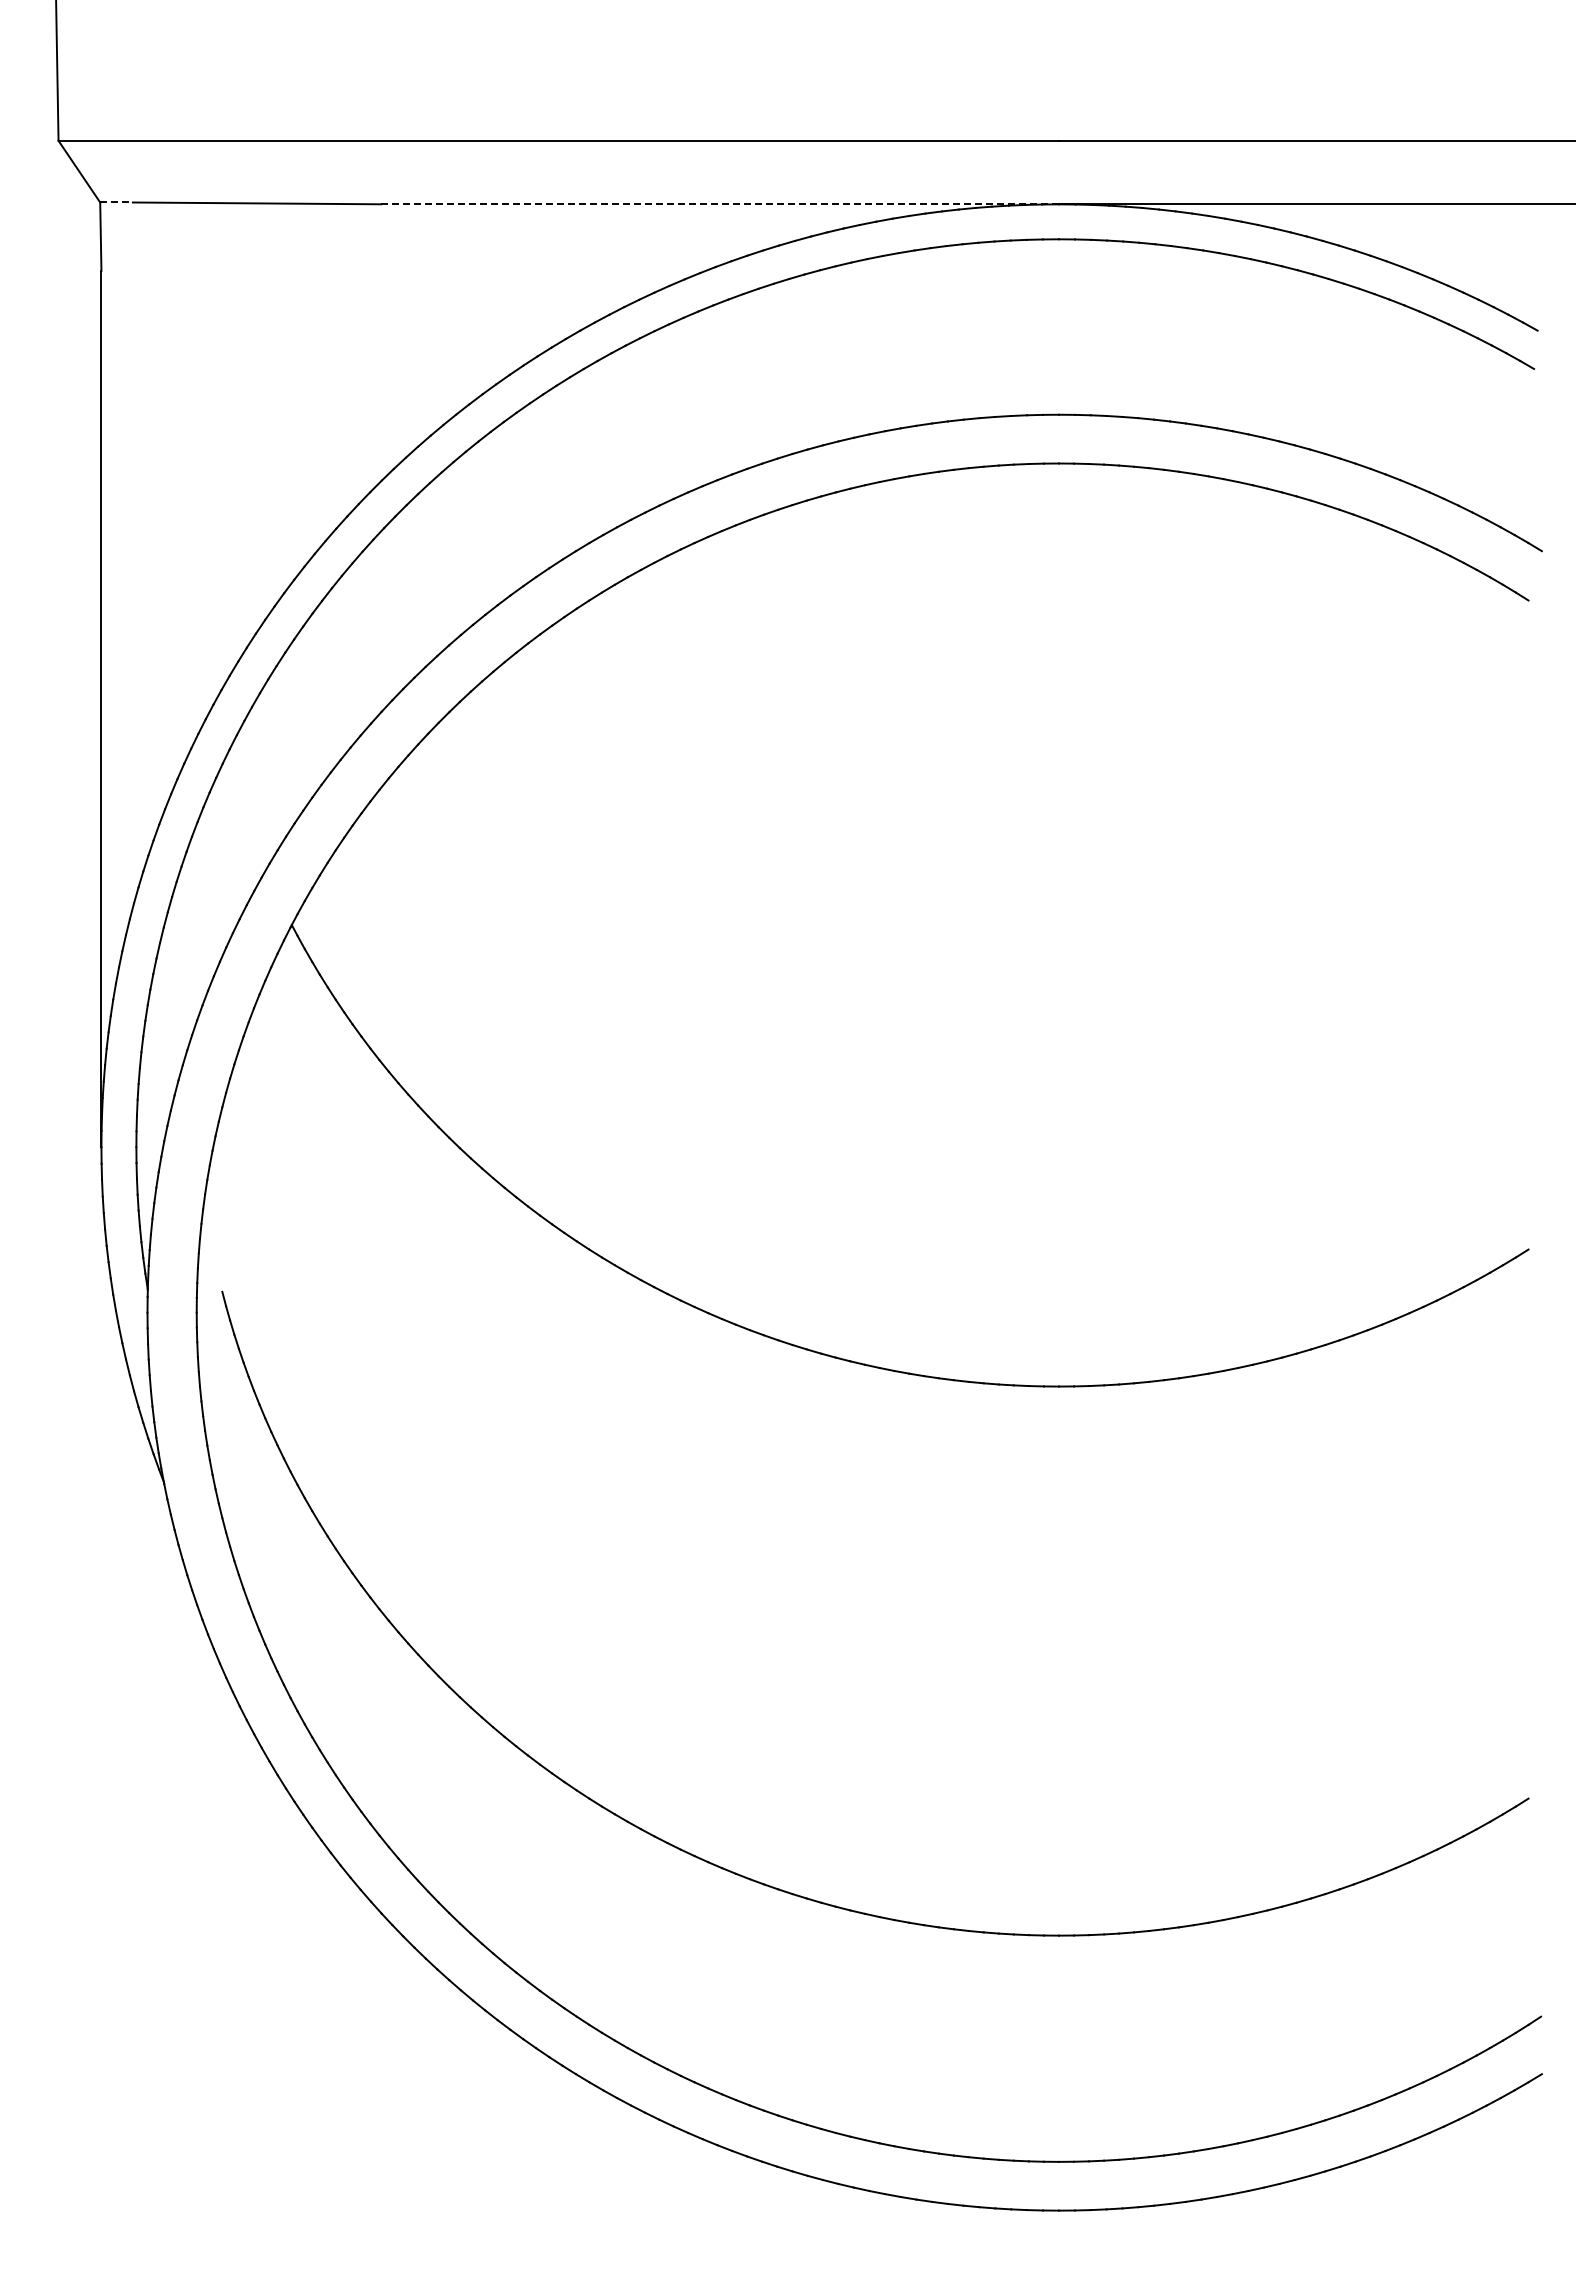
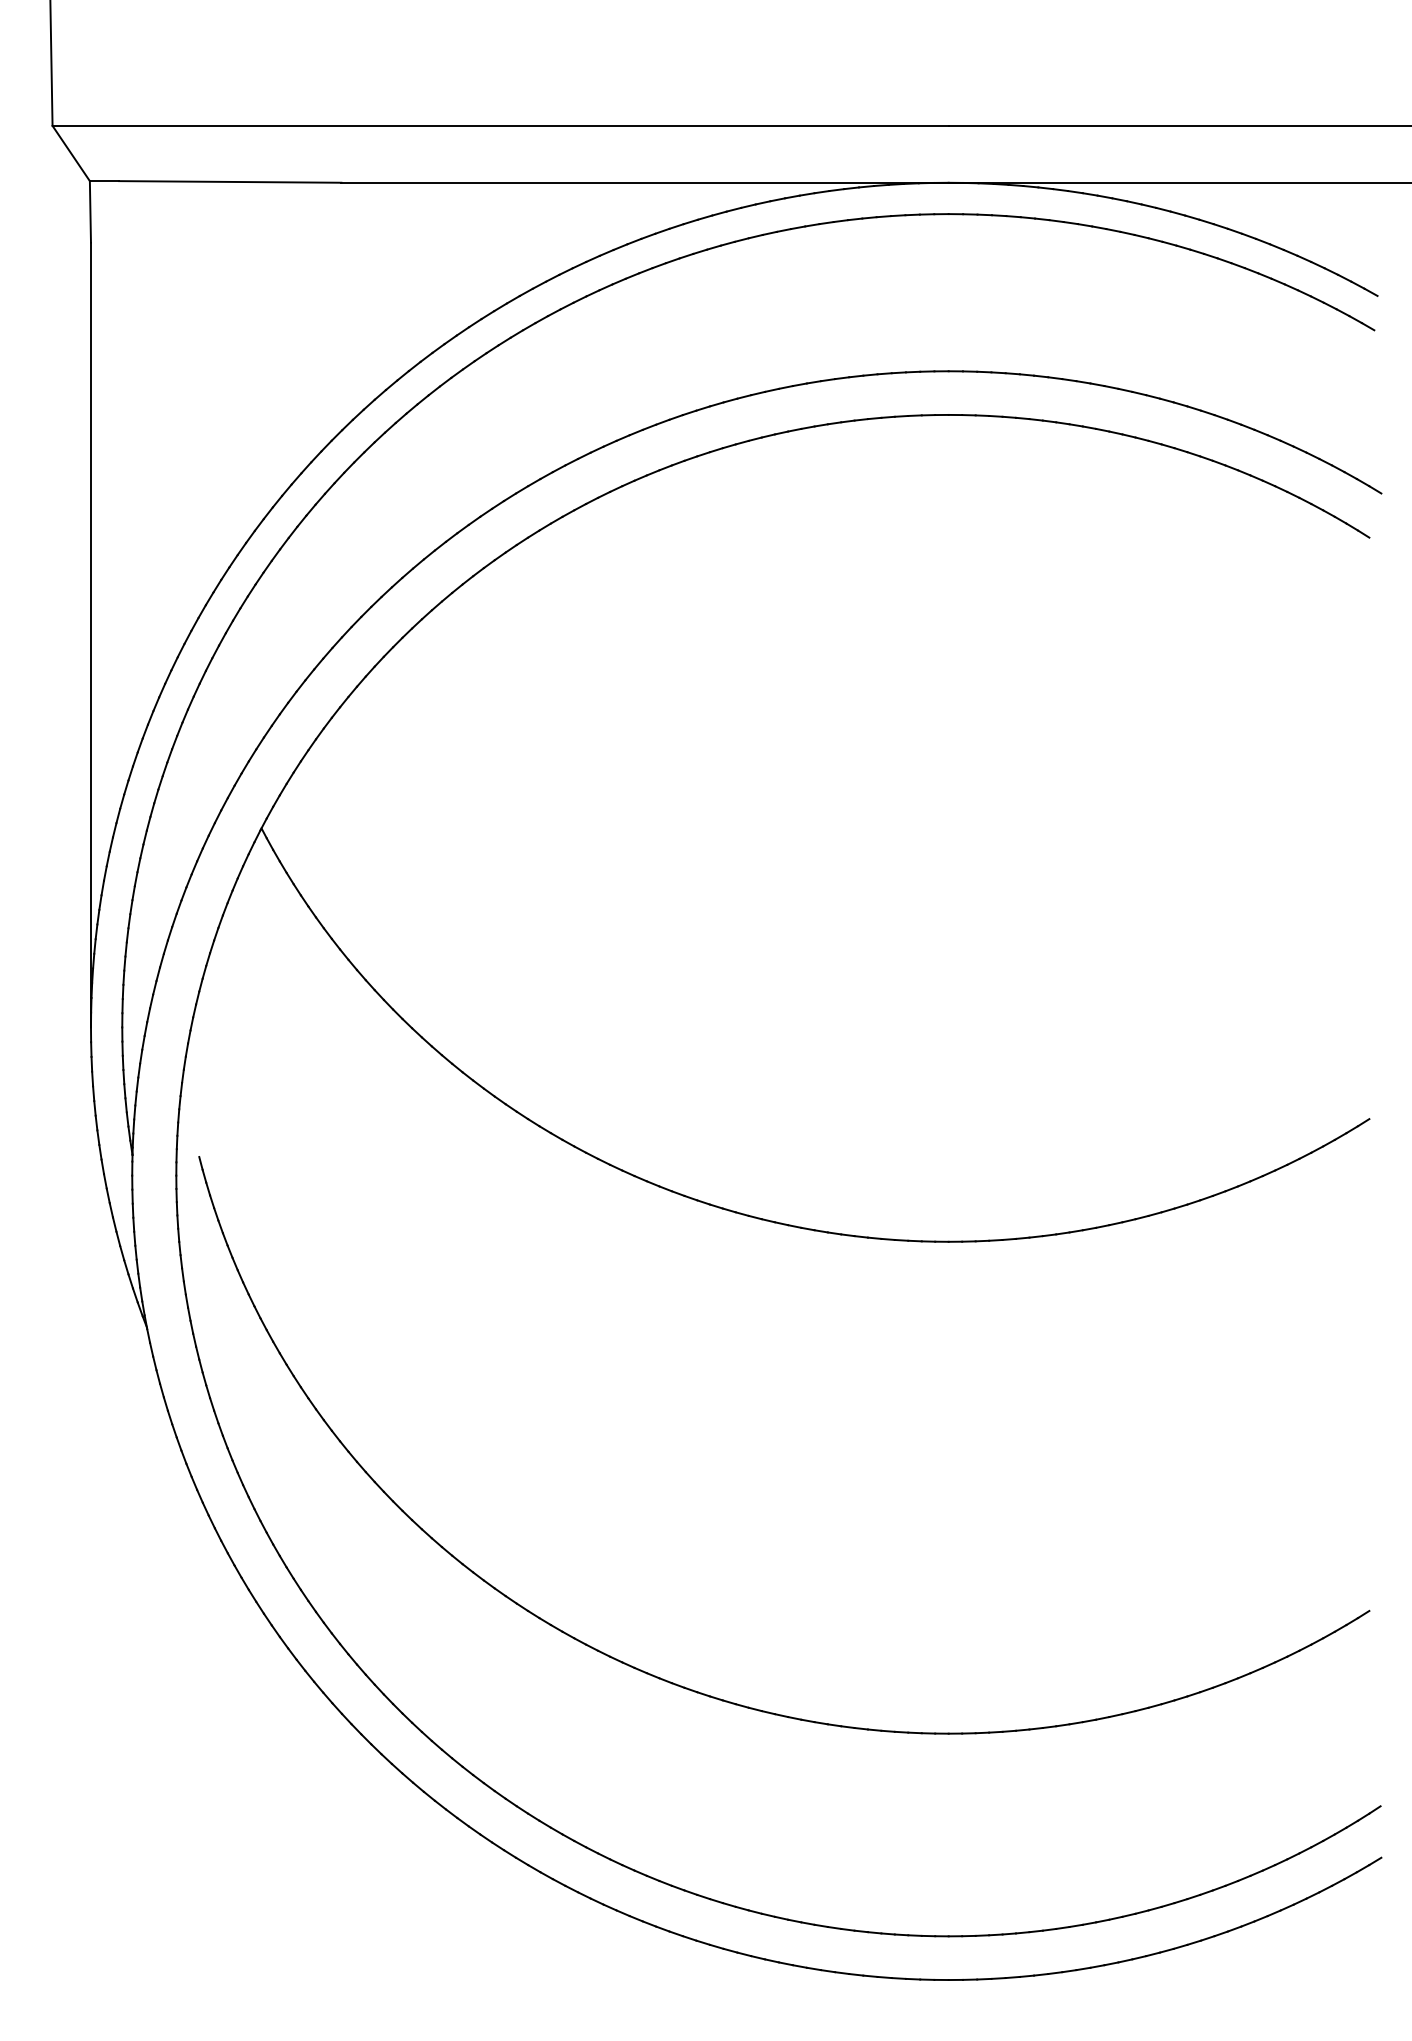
line: (117, 202) -> (105, 181), dashed -> solid
line: (719, 204) -> (644, 182), dashed -> solid

